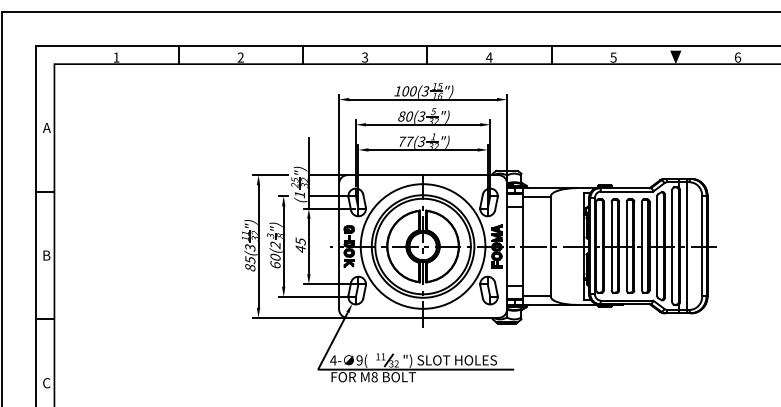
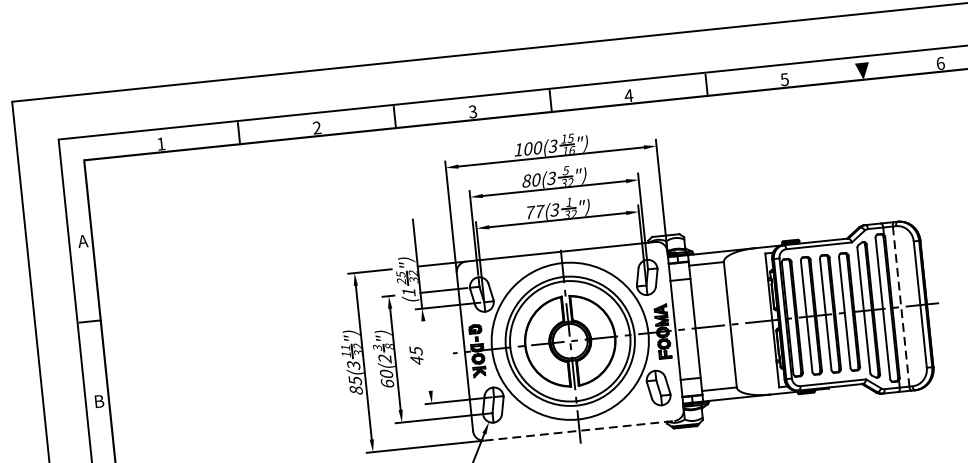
line: (308, 246) -> (426, 356), removed
line: (686, 246) -> (900, 307), solid -> dashed
line: (423, 317) -> (579, 430), solid -> dashed

